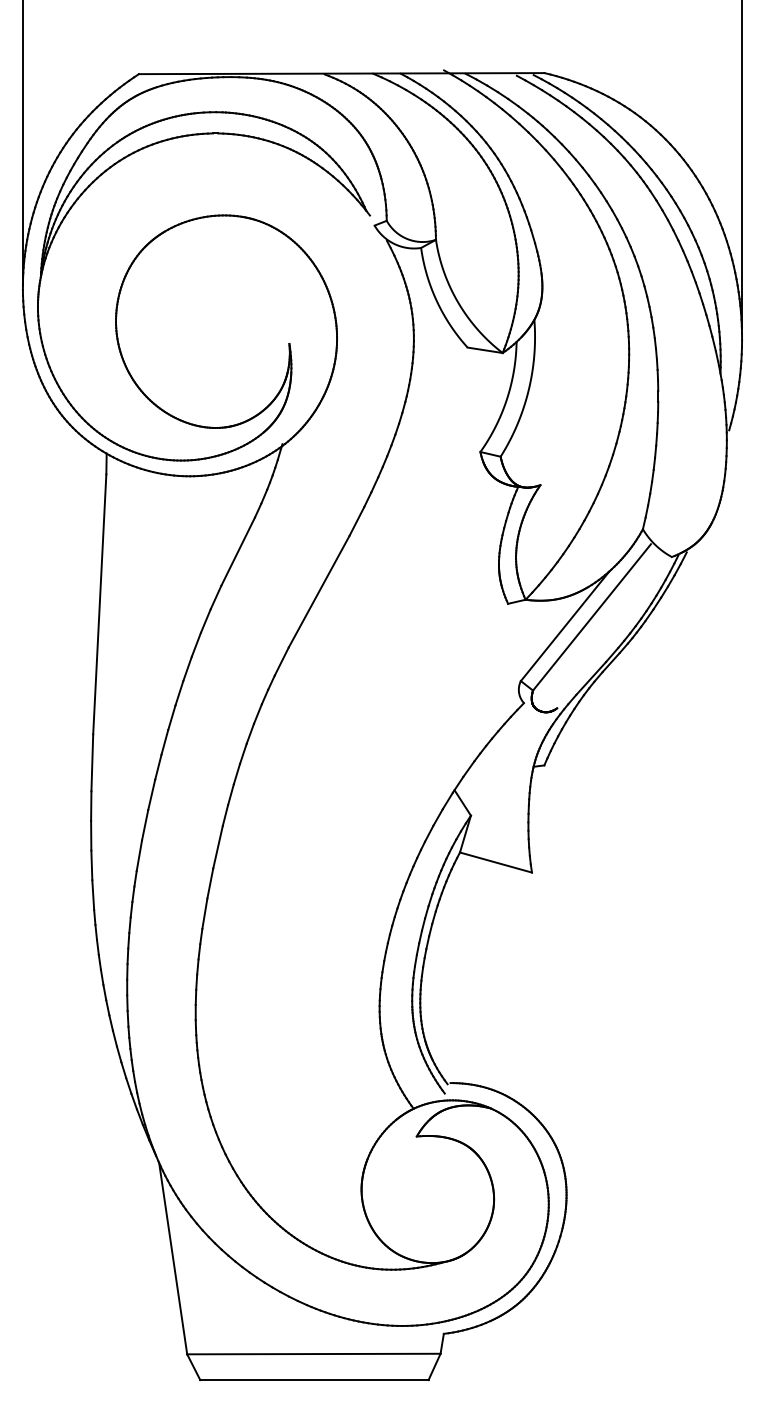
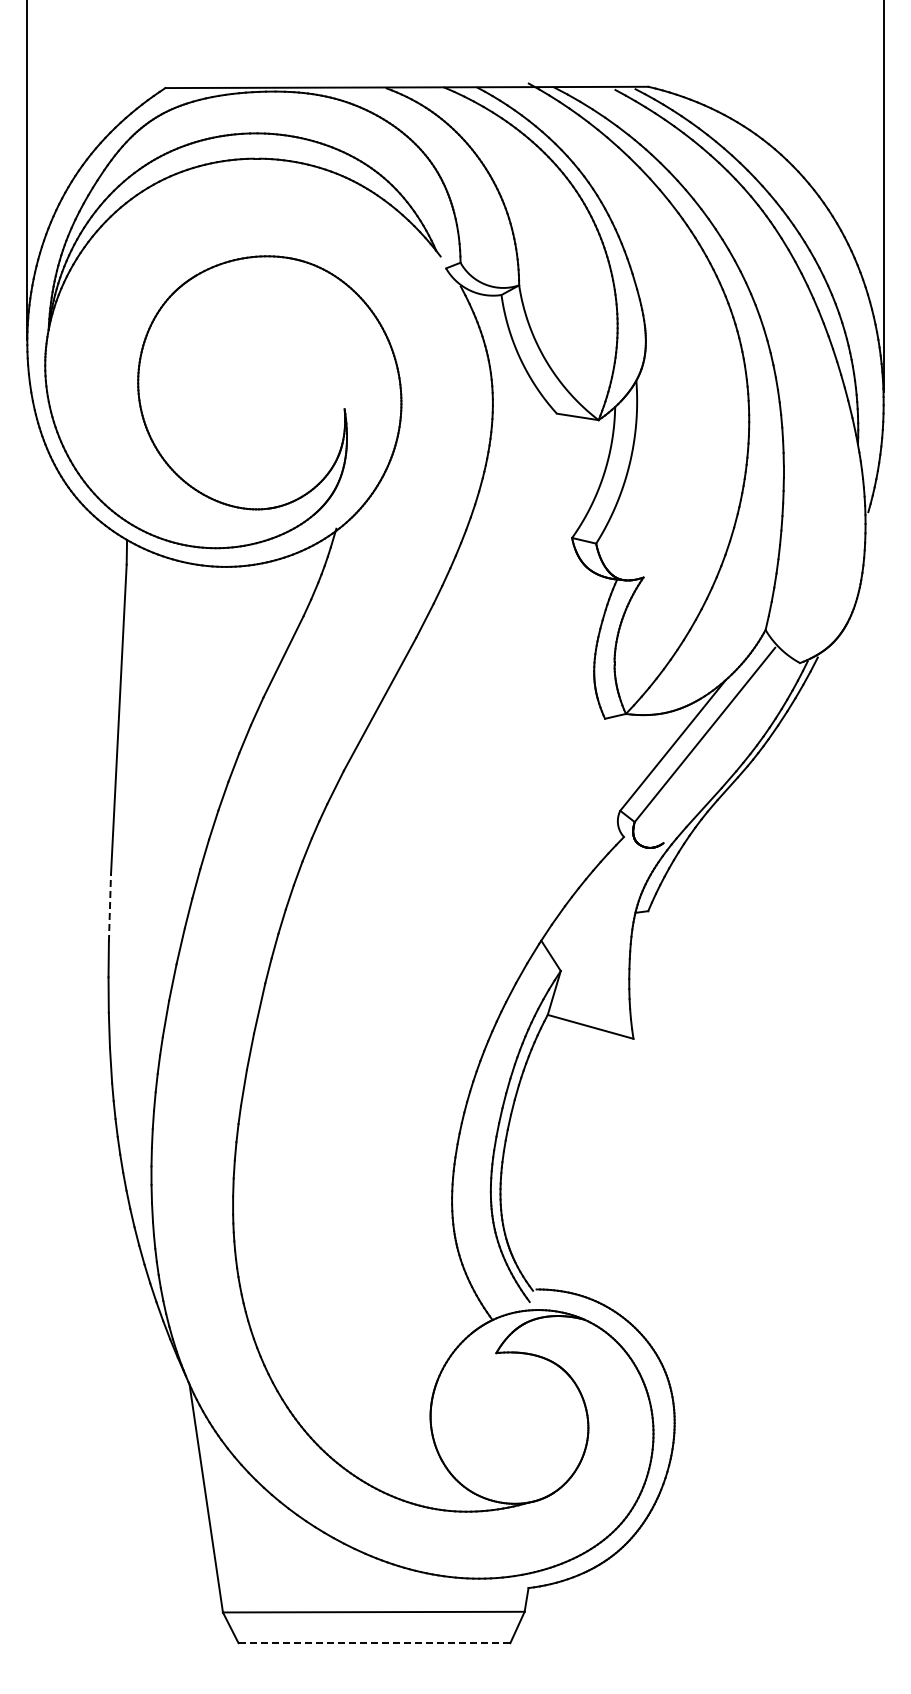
line: (91, 763) -> (109, 908), solid -> dashed
line: (314, 1380) -> (374, 1643), solid -> dashed

